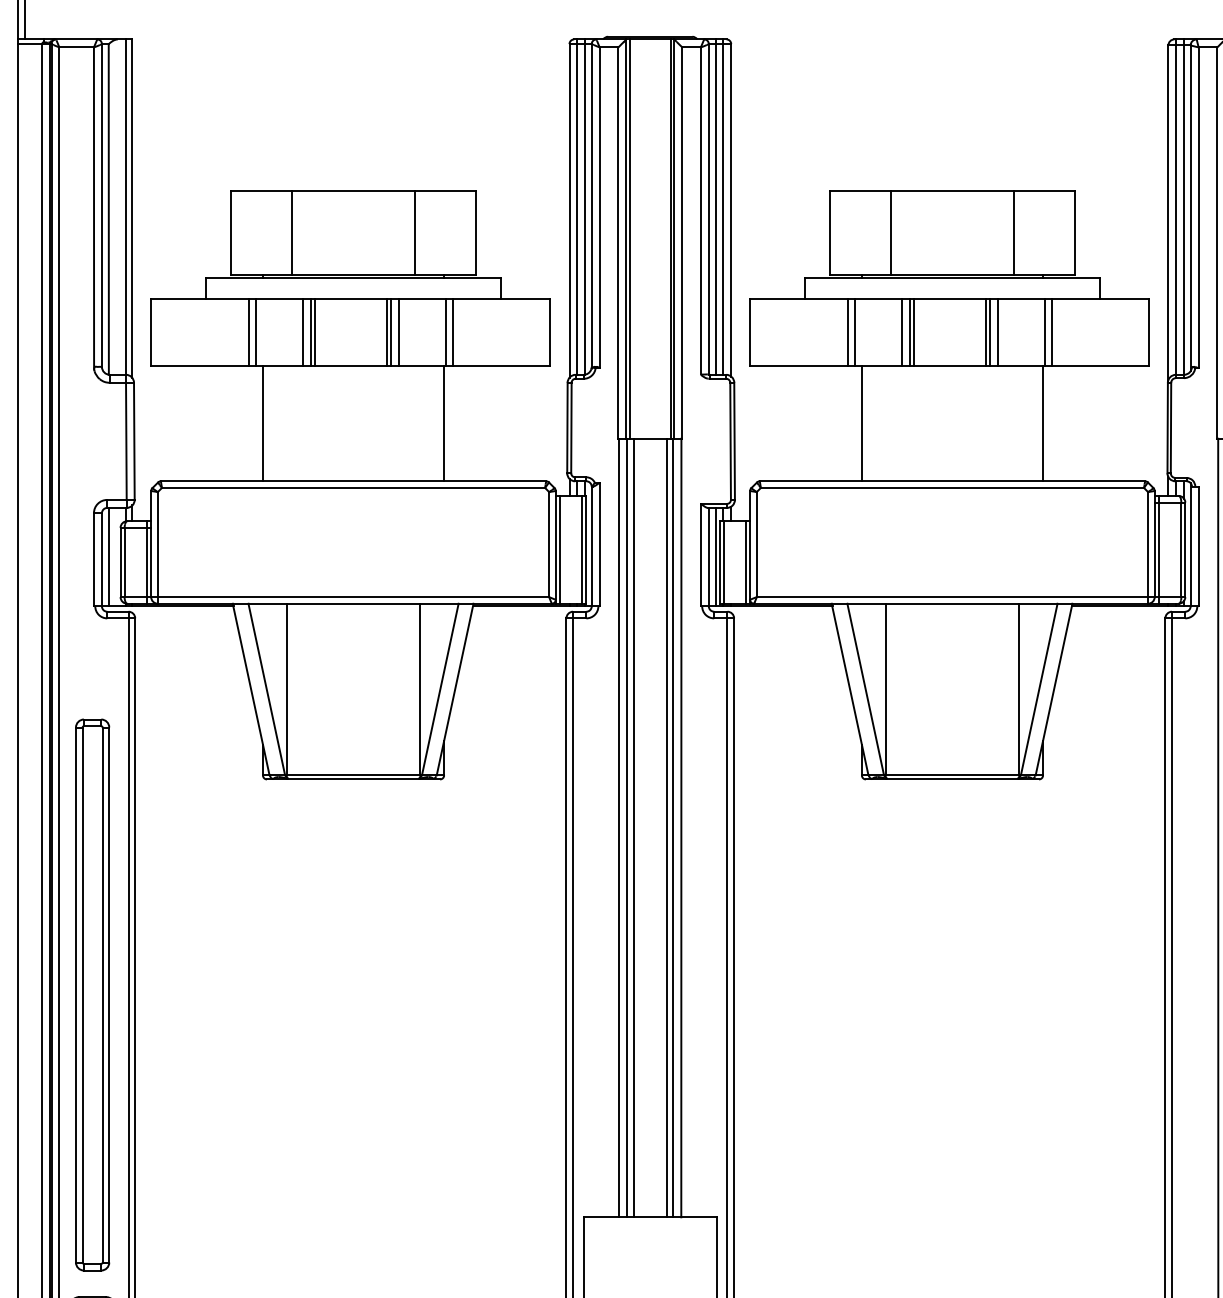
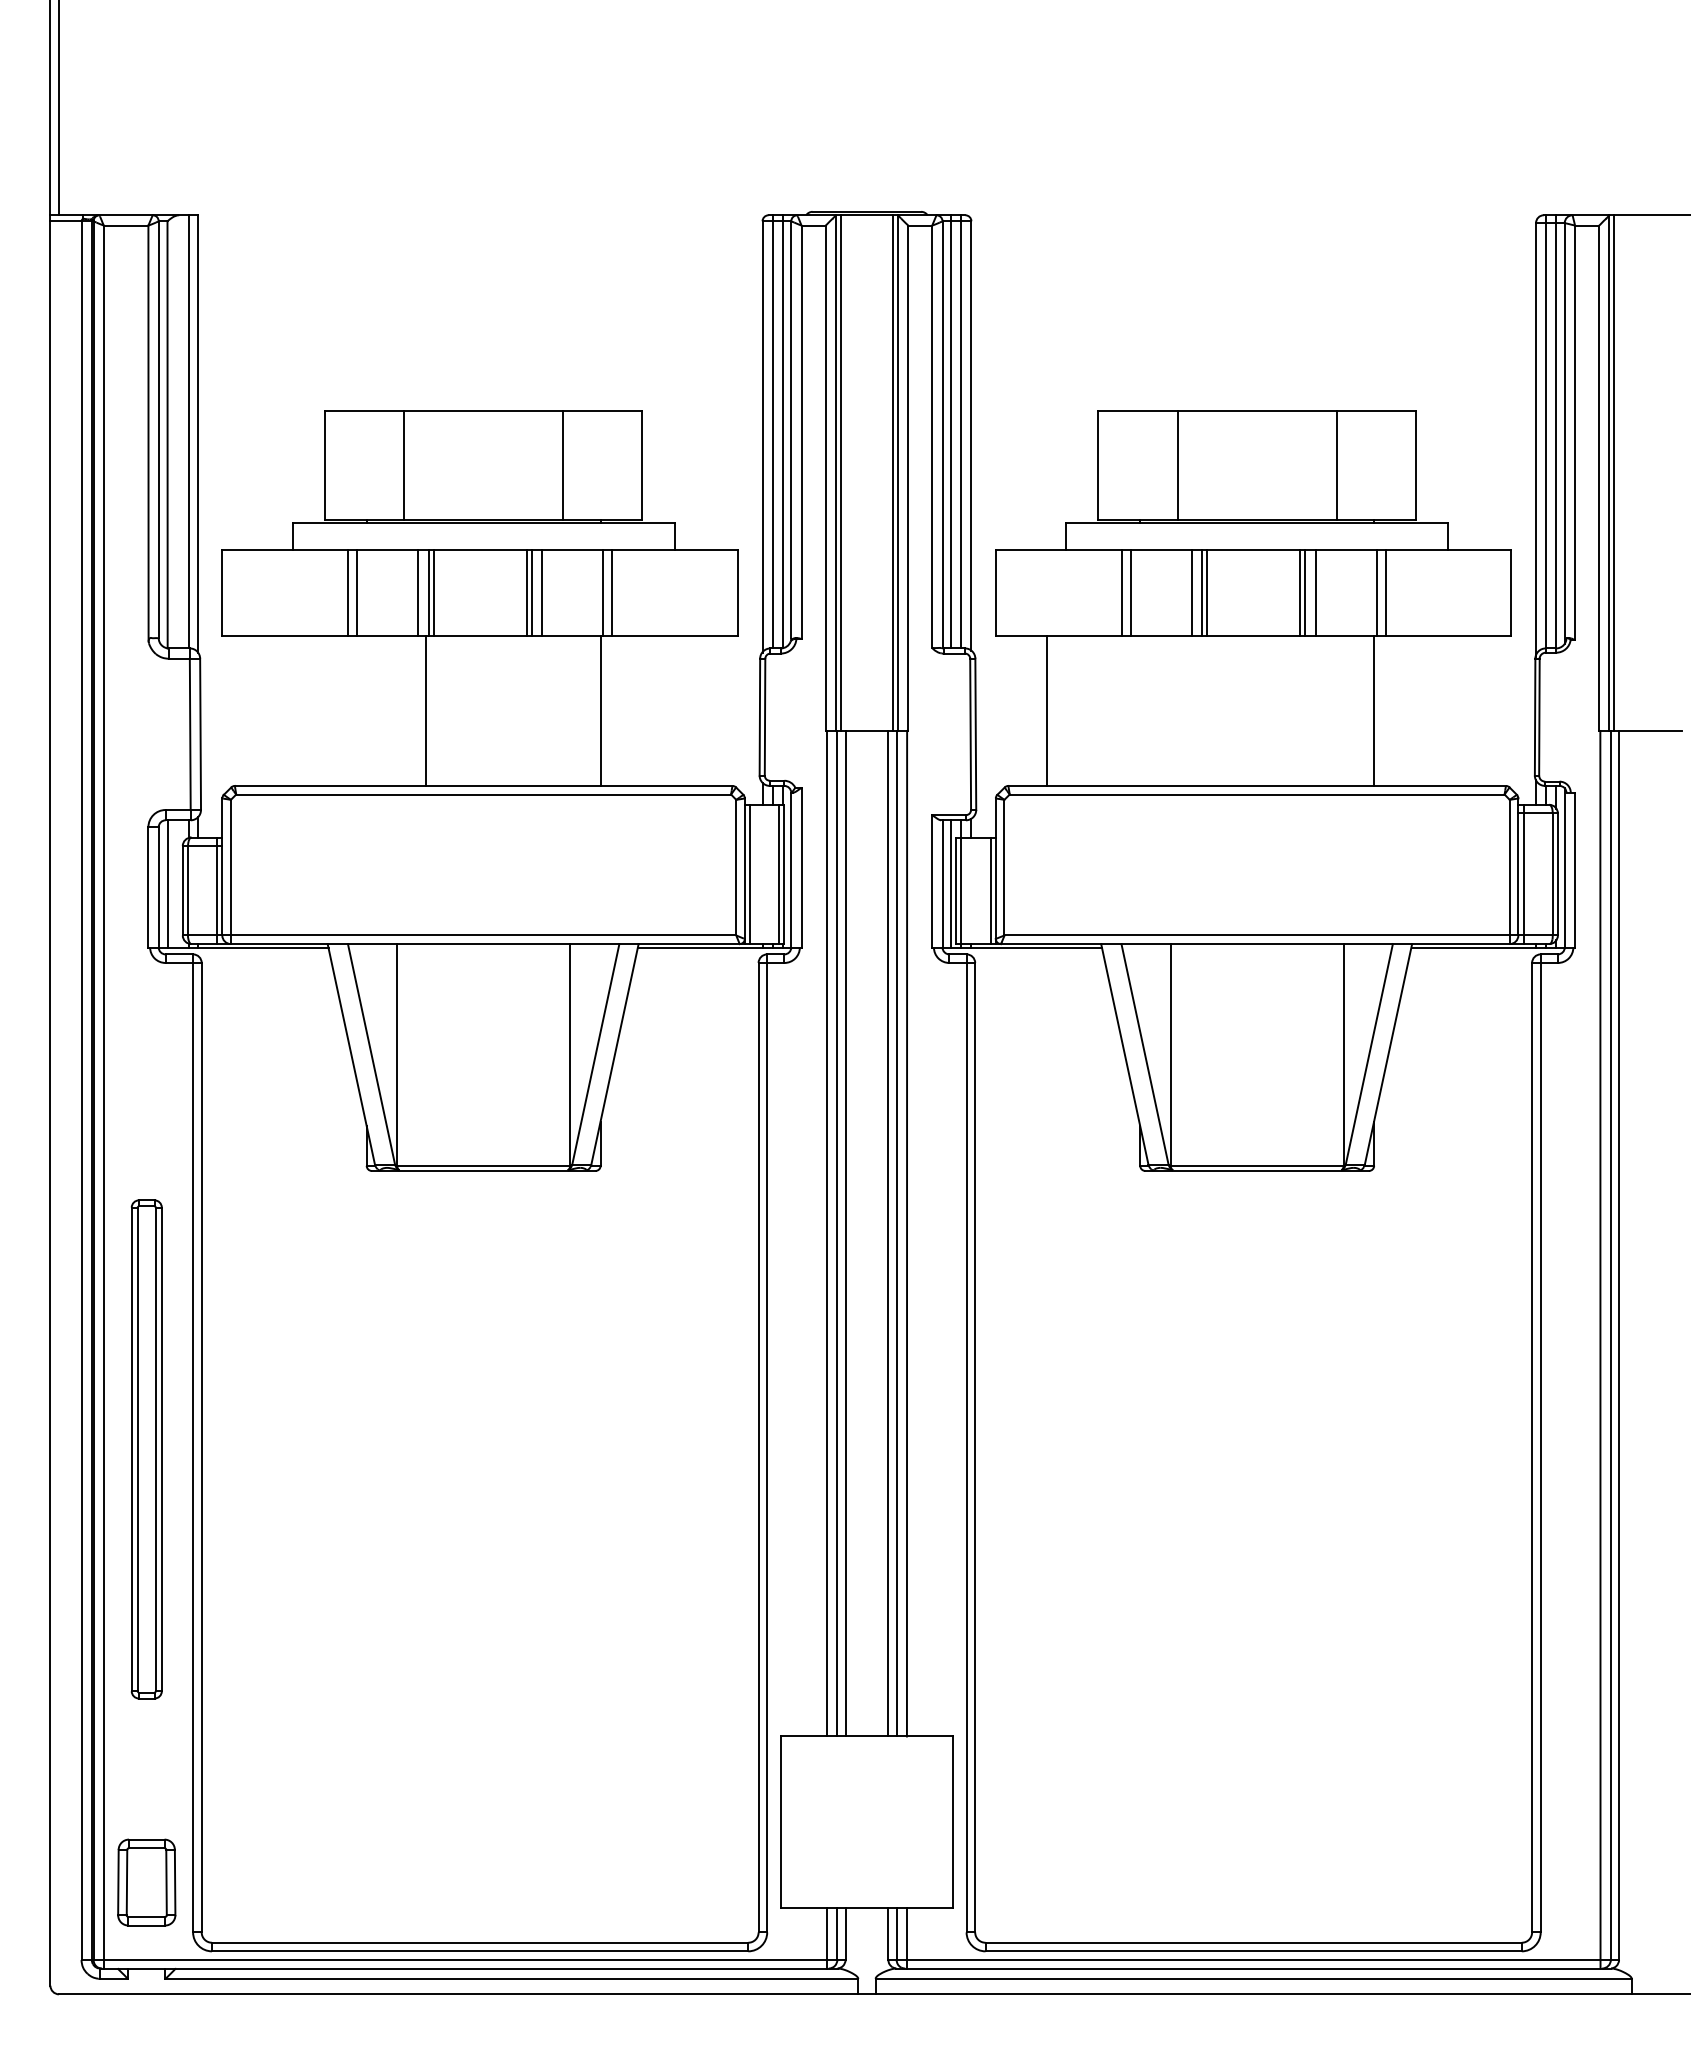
line: (262, 422) -> (425, 710), moved
line: (862, 422) -> (1047, 710), moved
part: (92, 995) -> (146, 1449), size x0.7

